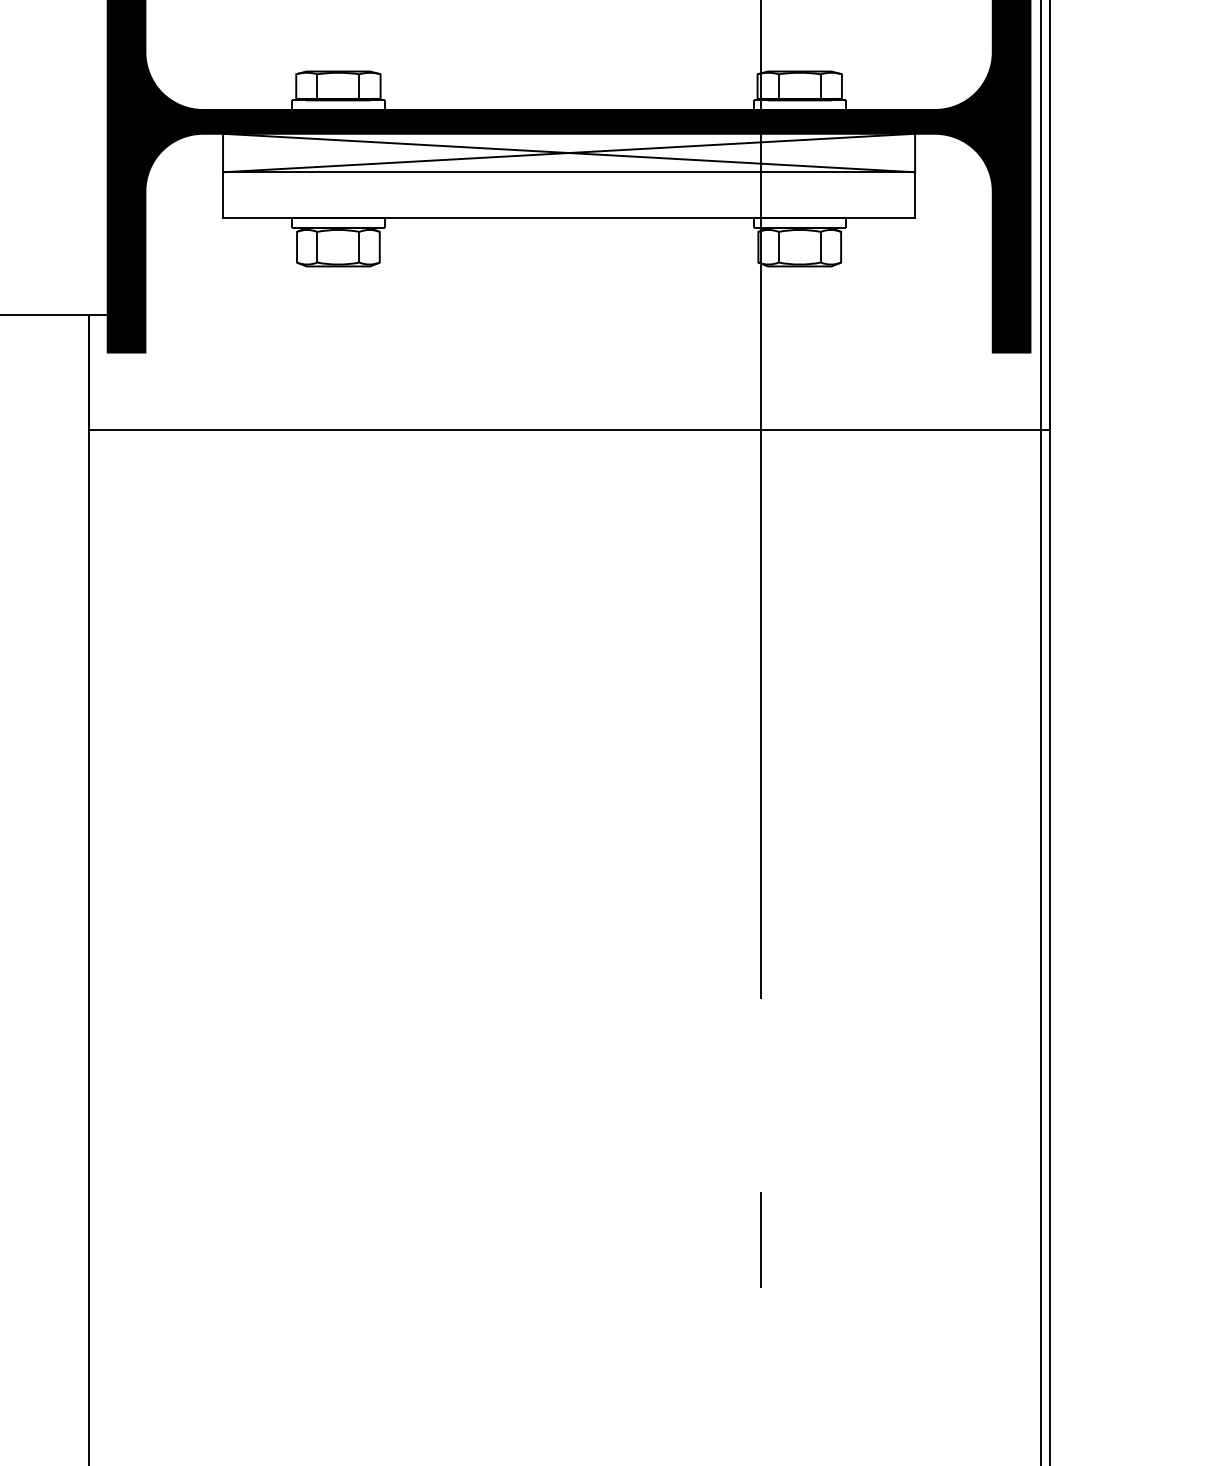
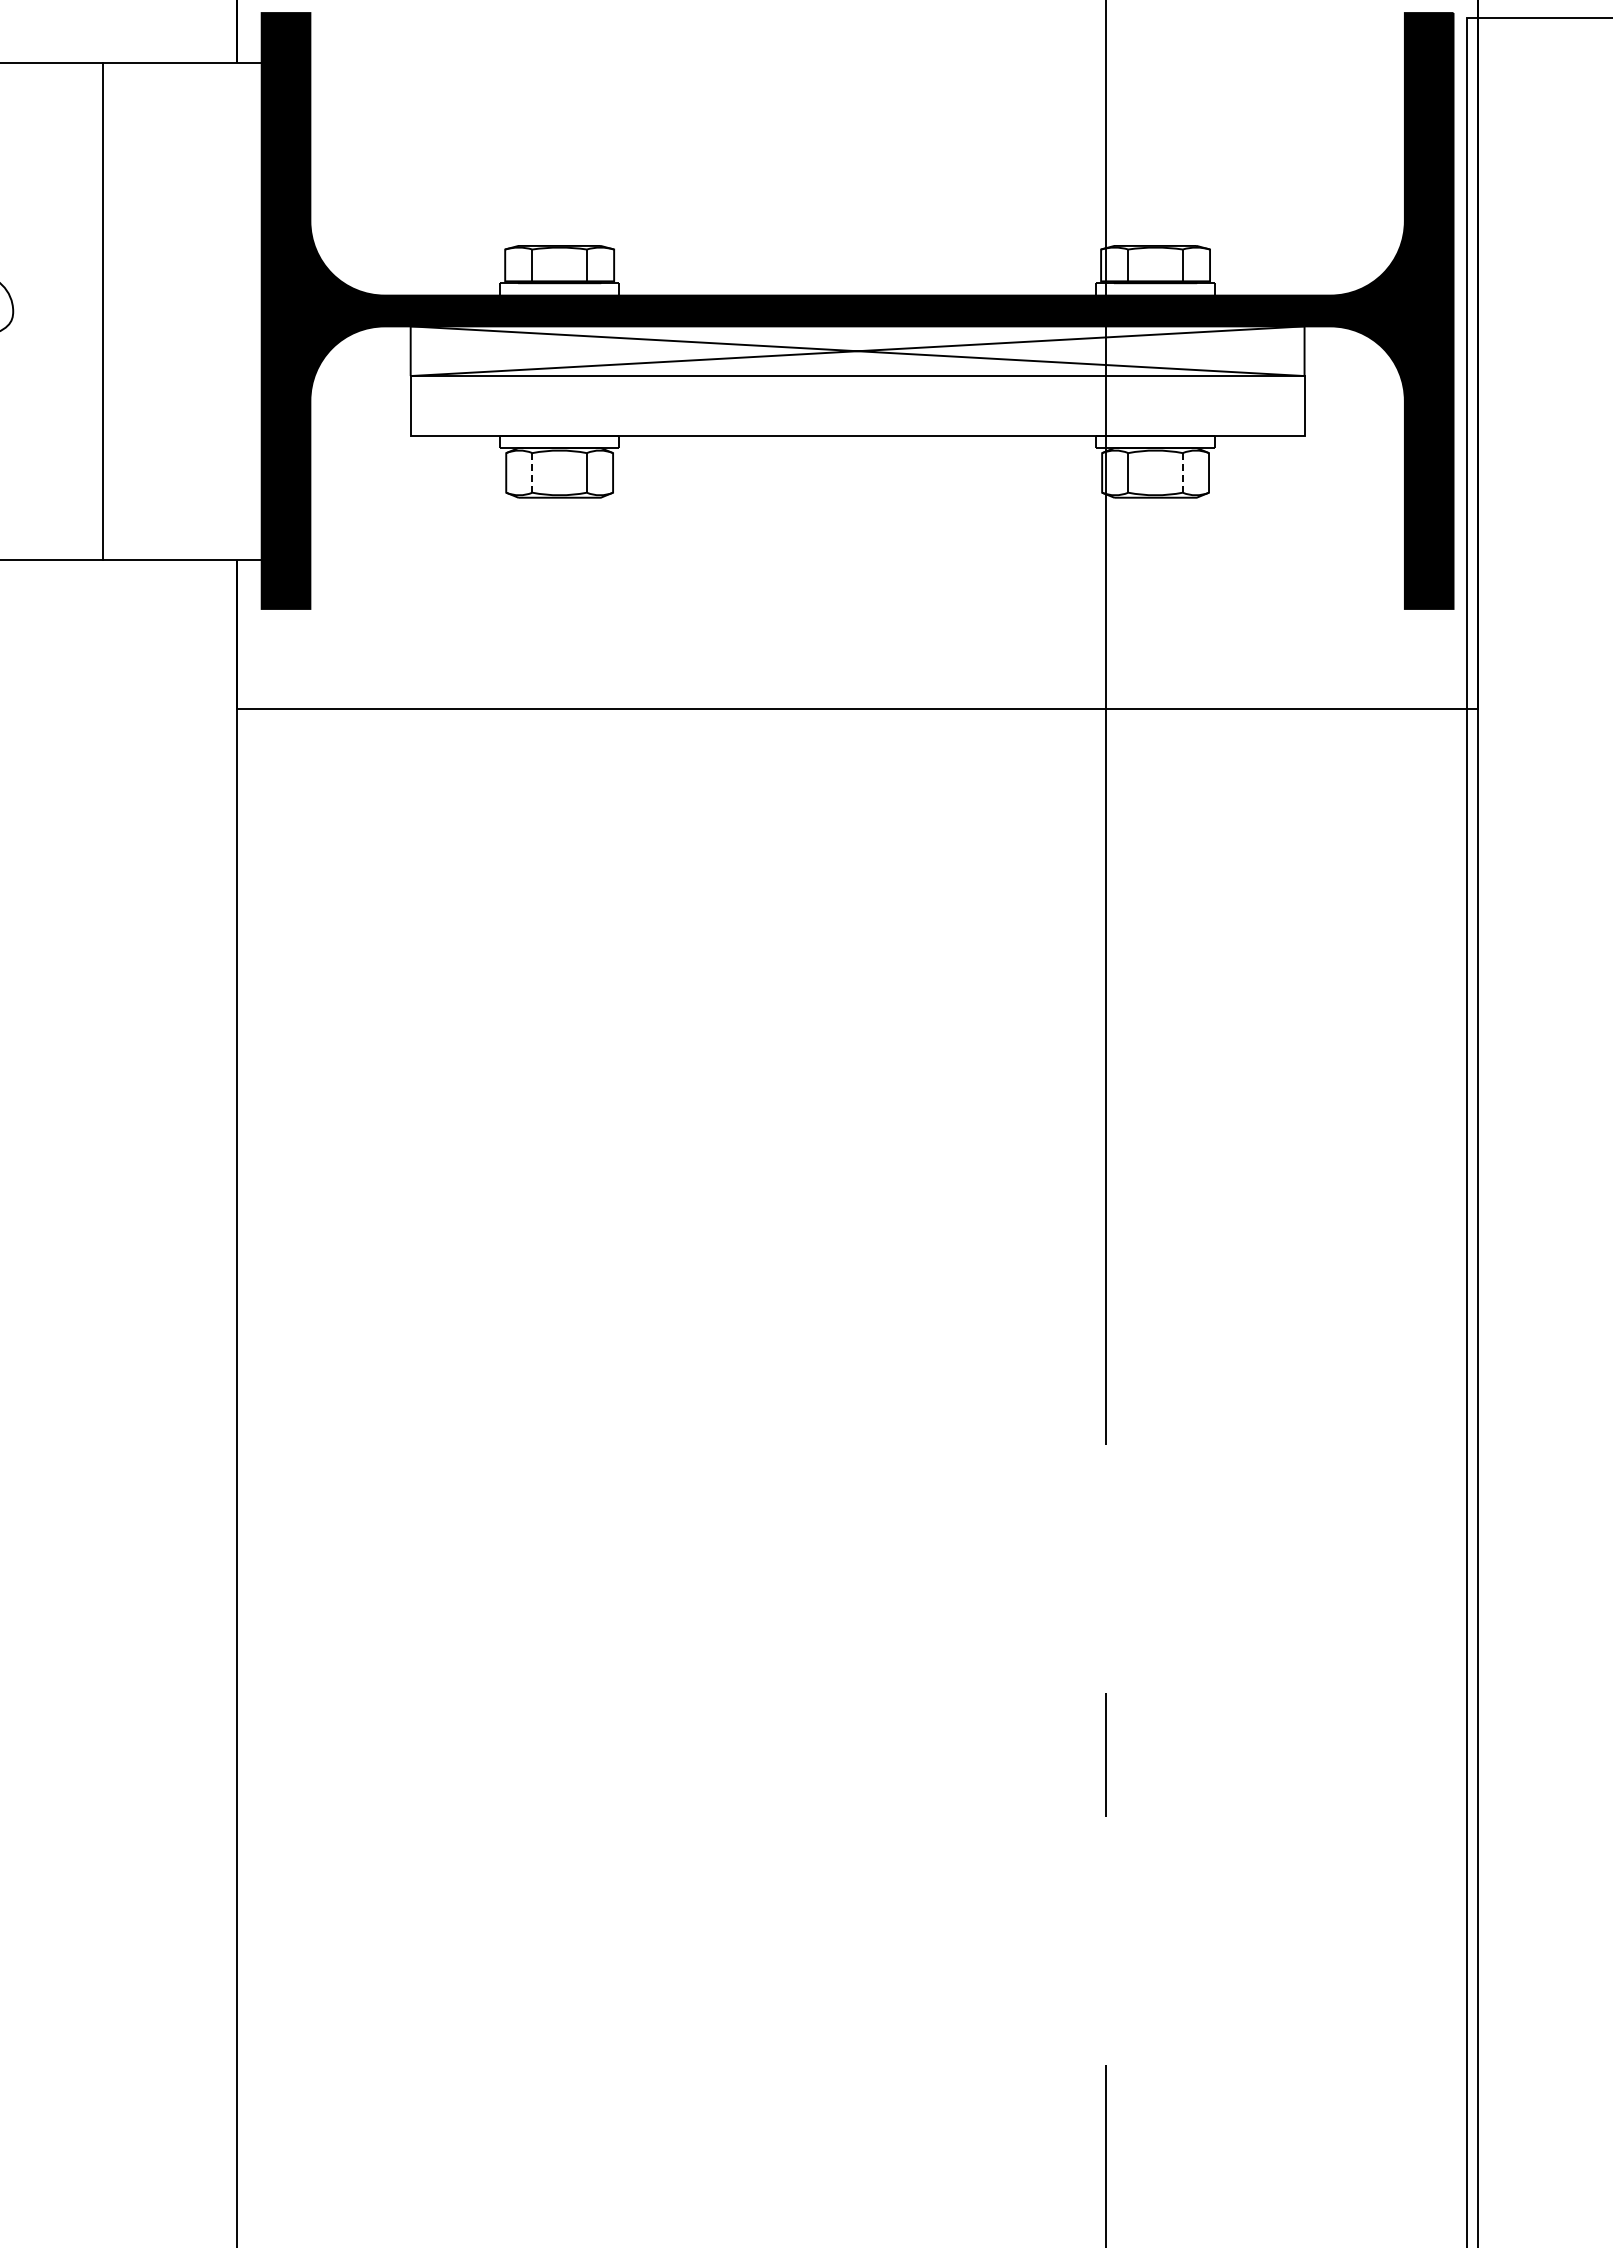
line: (317, 246) -> (532, 472), solid -> dashed
line: (820, 246) -> (1182, 472), solid -> dashed

